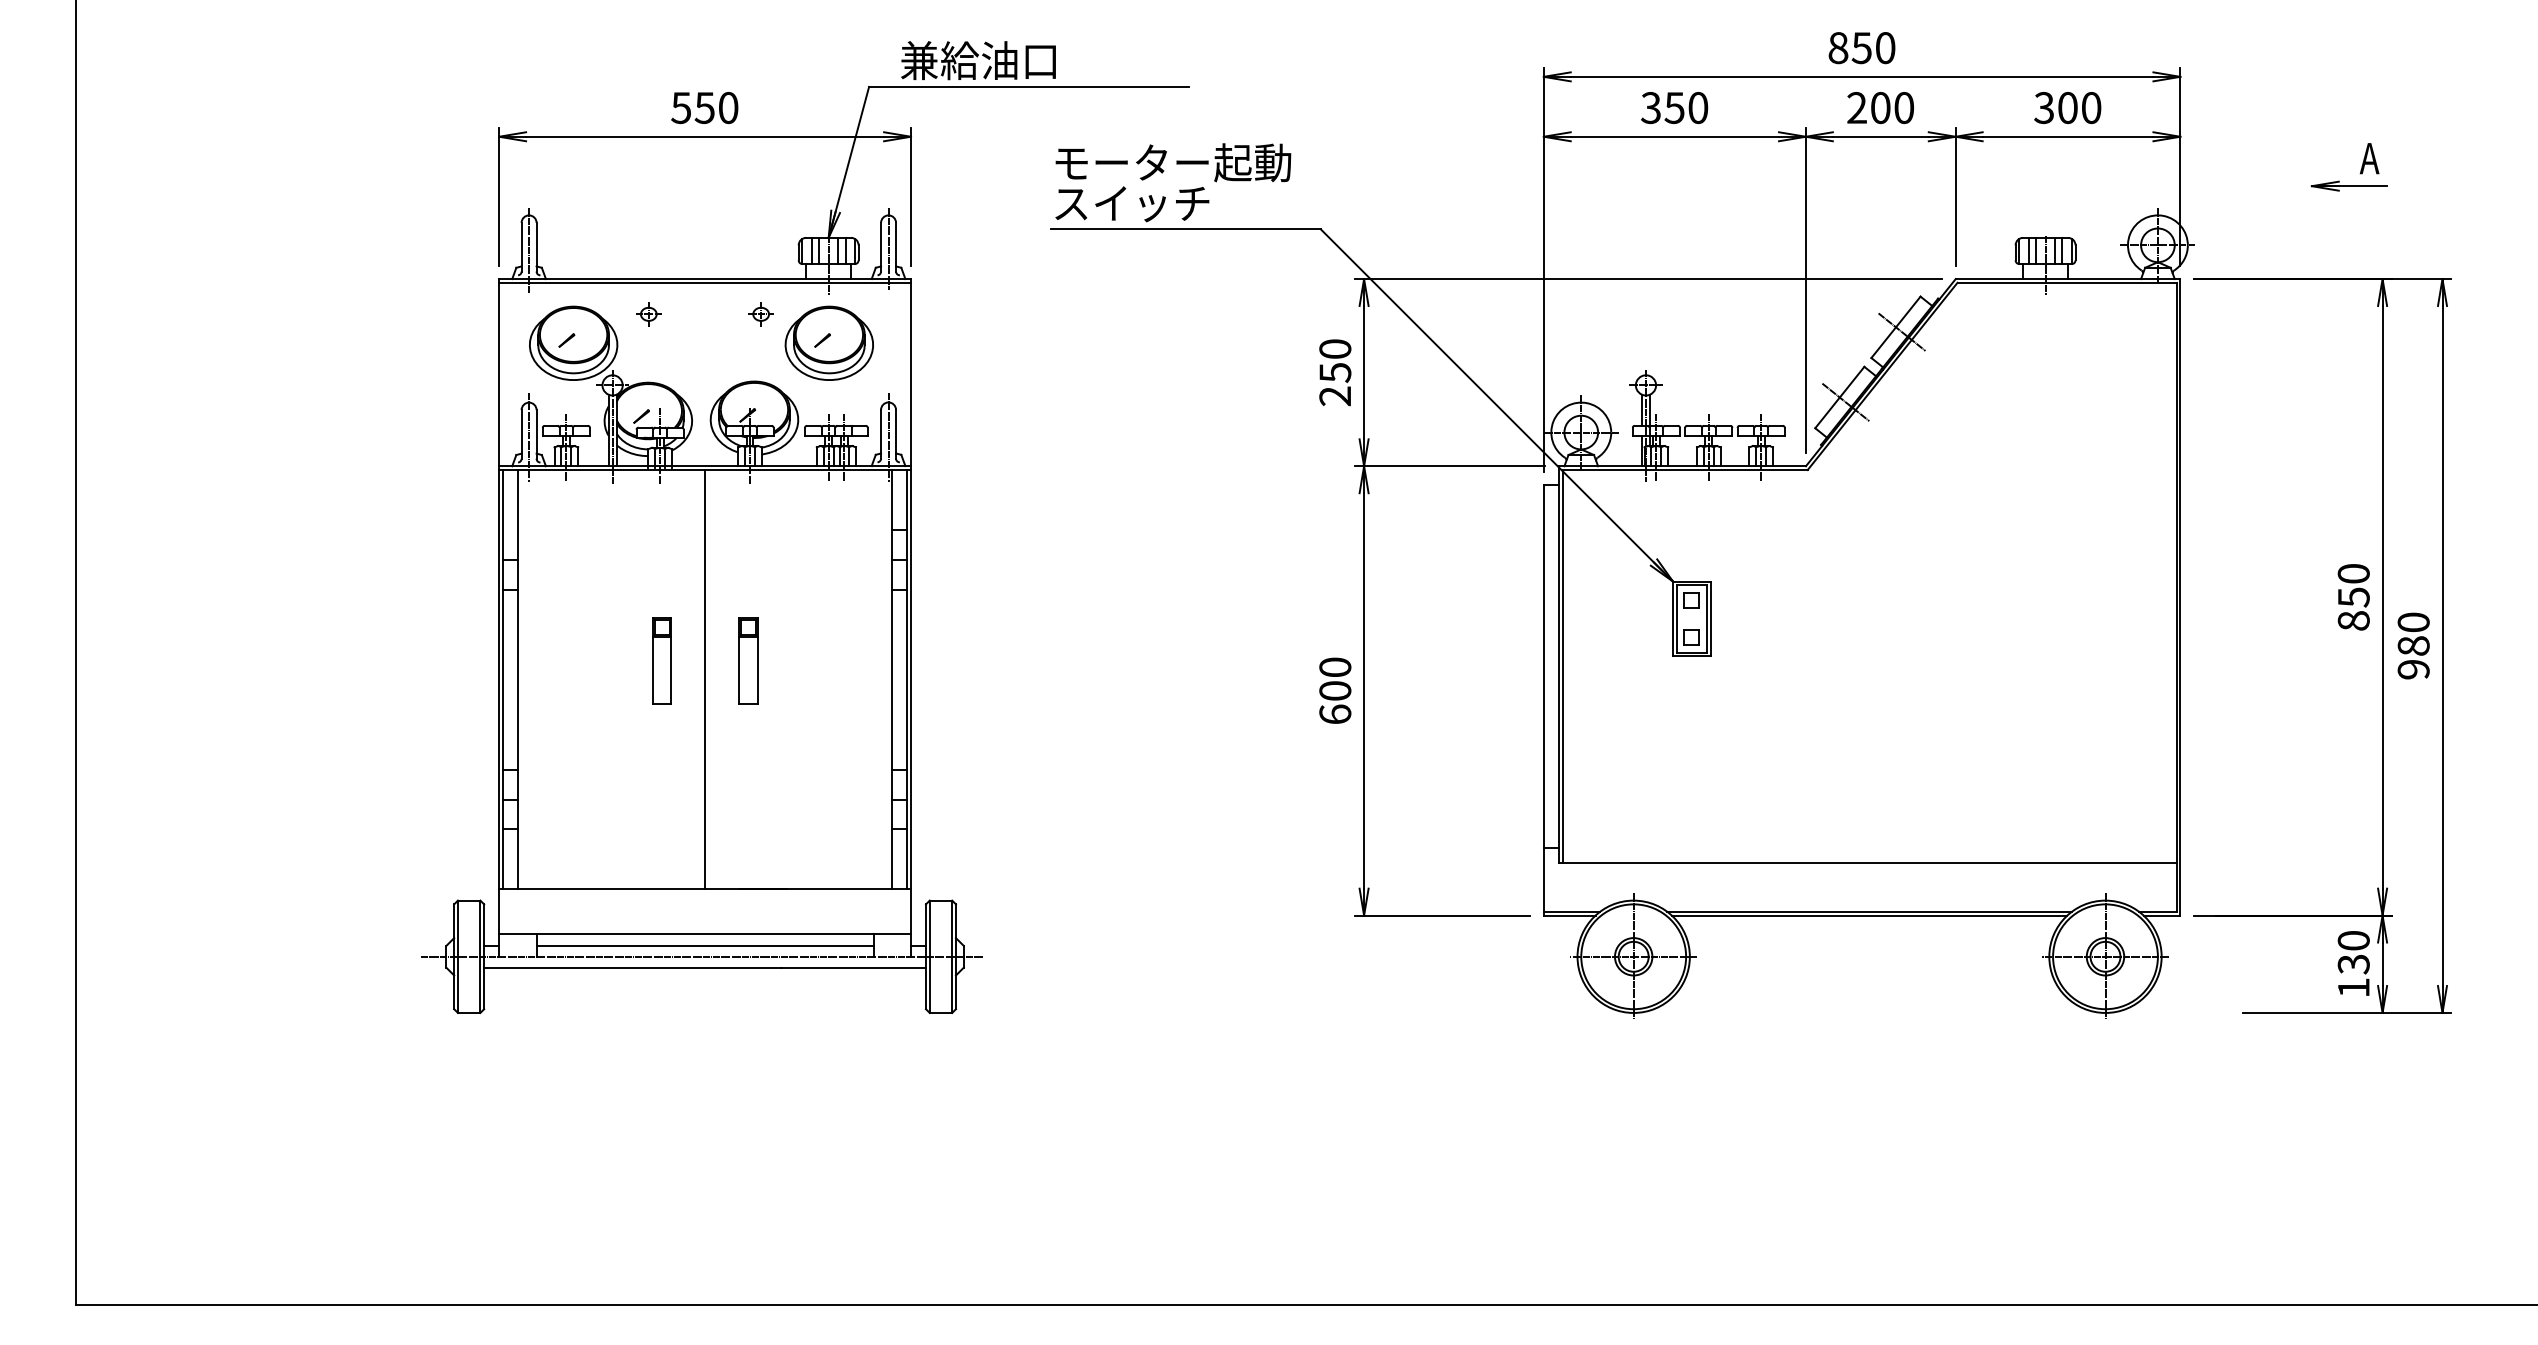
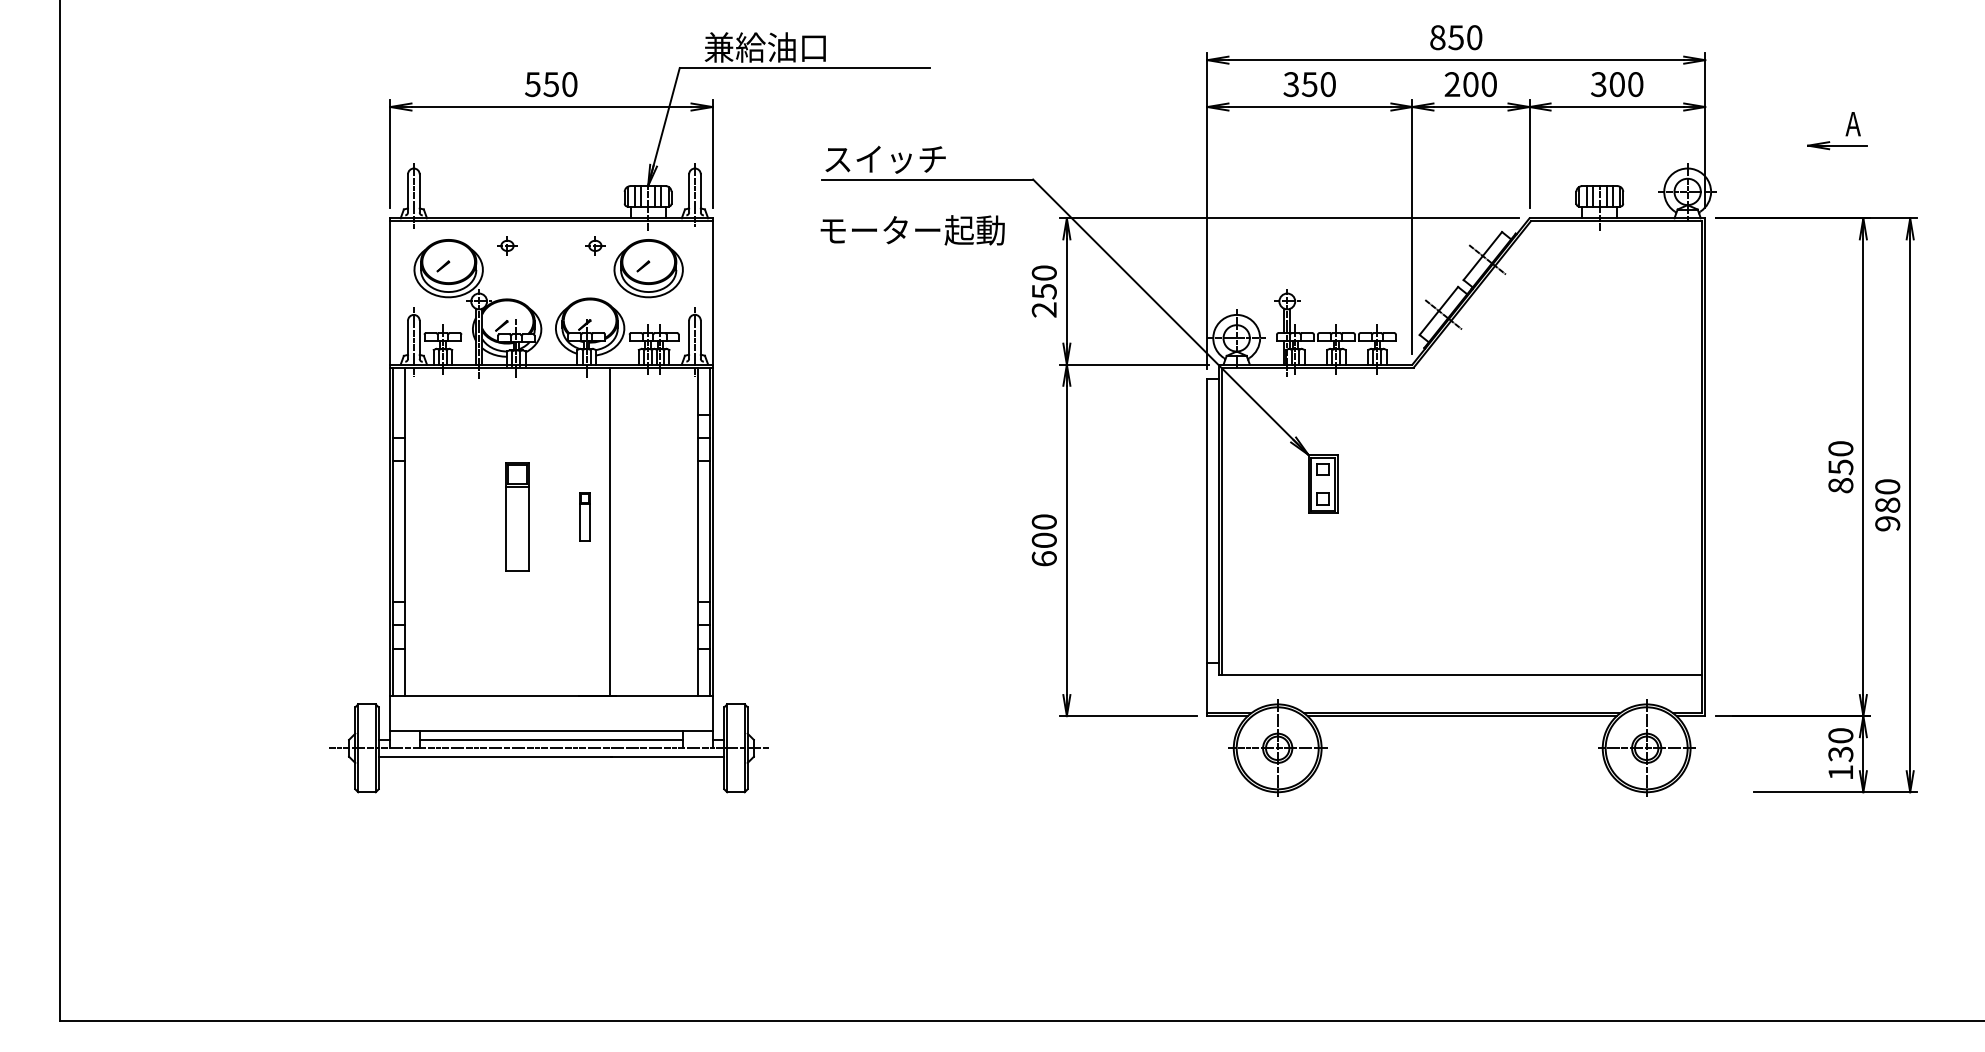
text: (1173, 162) -> (912, 230), moved
part: (661, 660) -> (517, 516), size x1.6
part: (747, 660) -> (584, 516), size x0.7
line: (705, 679) -> (609, 531), moved

